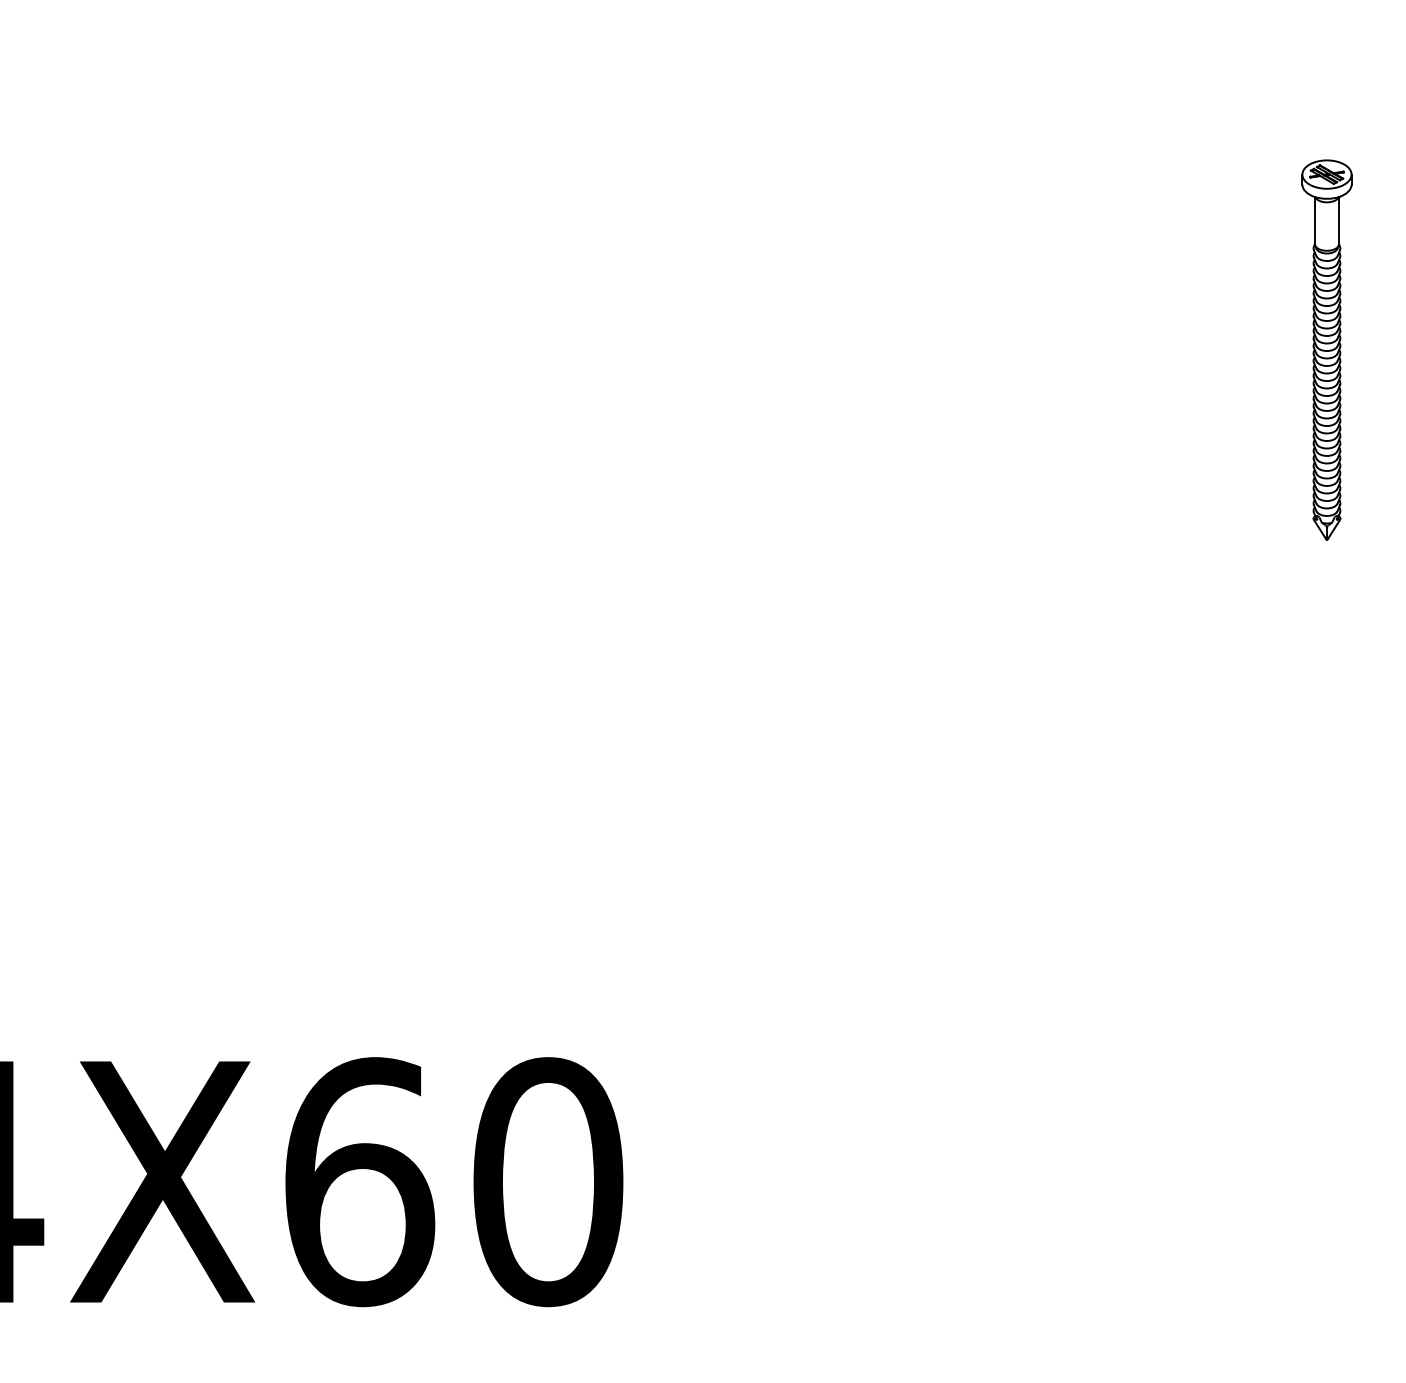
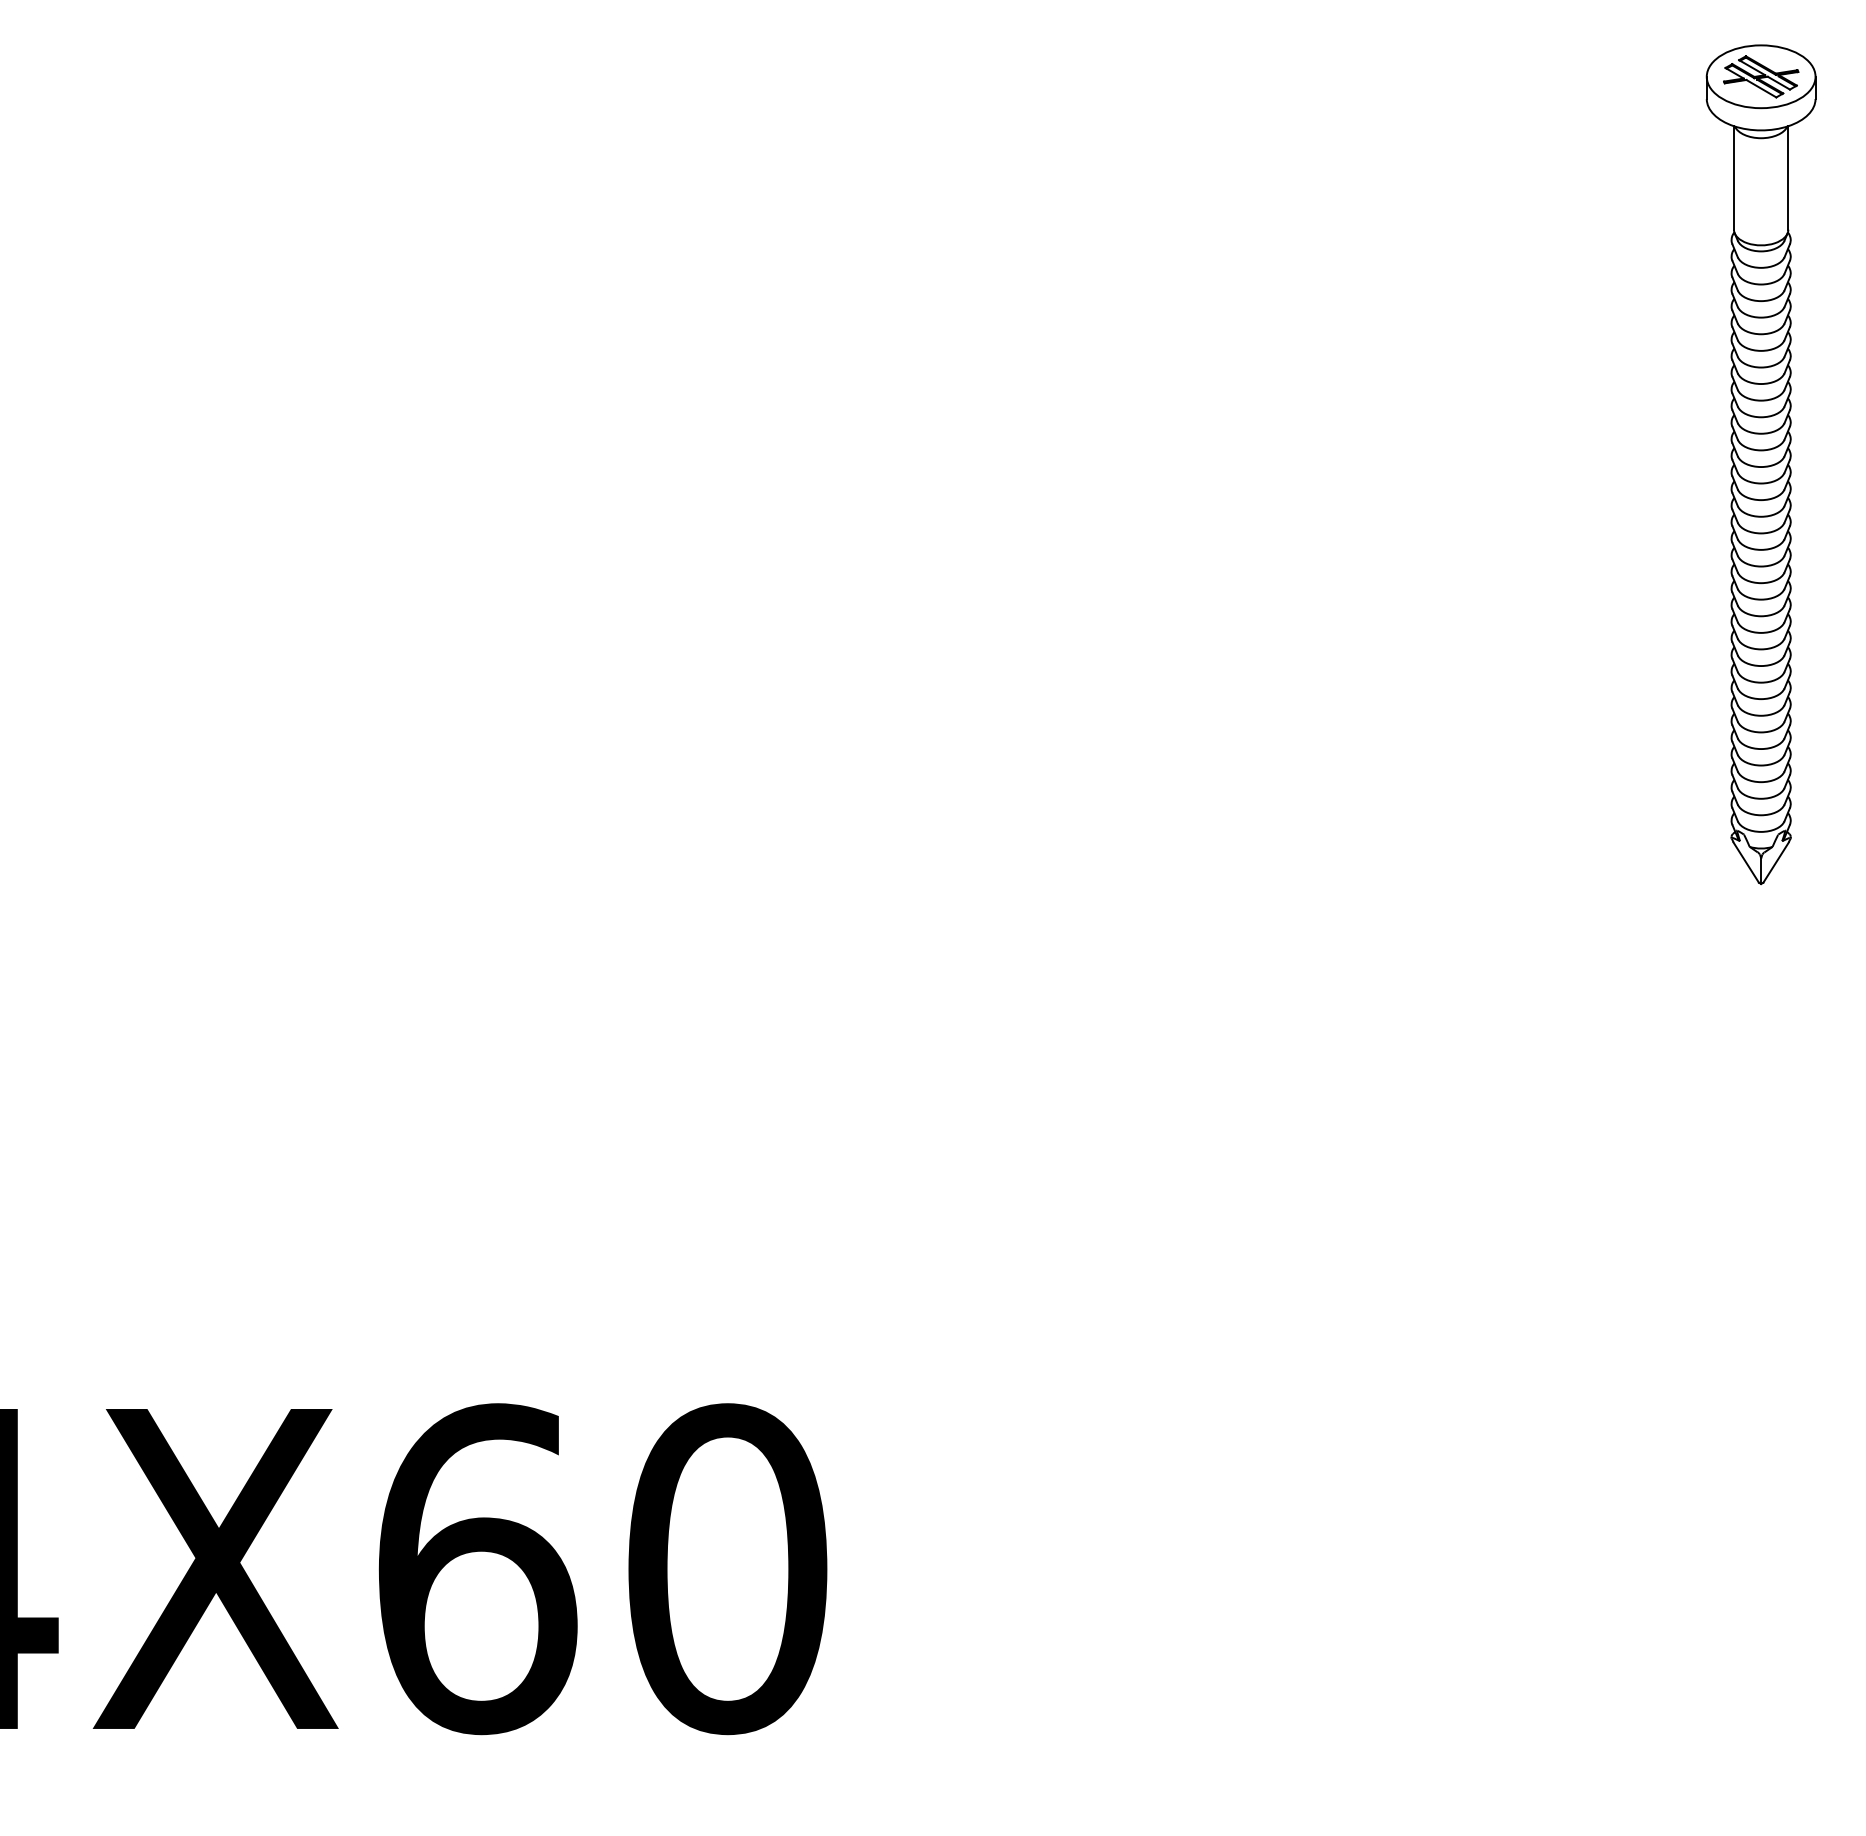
part: (1326, 349) -> (1760, 464), size x1.67

